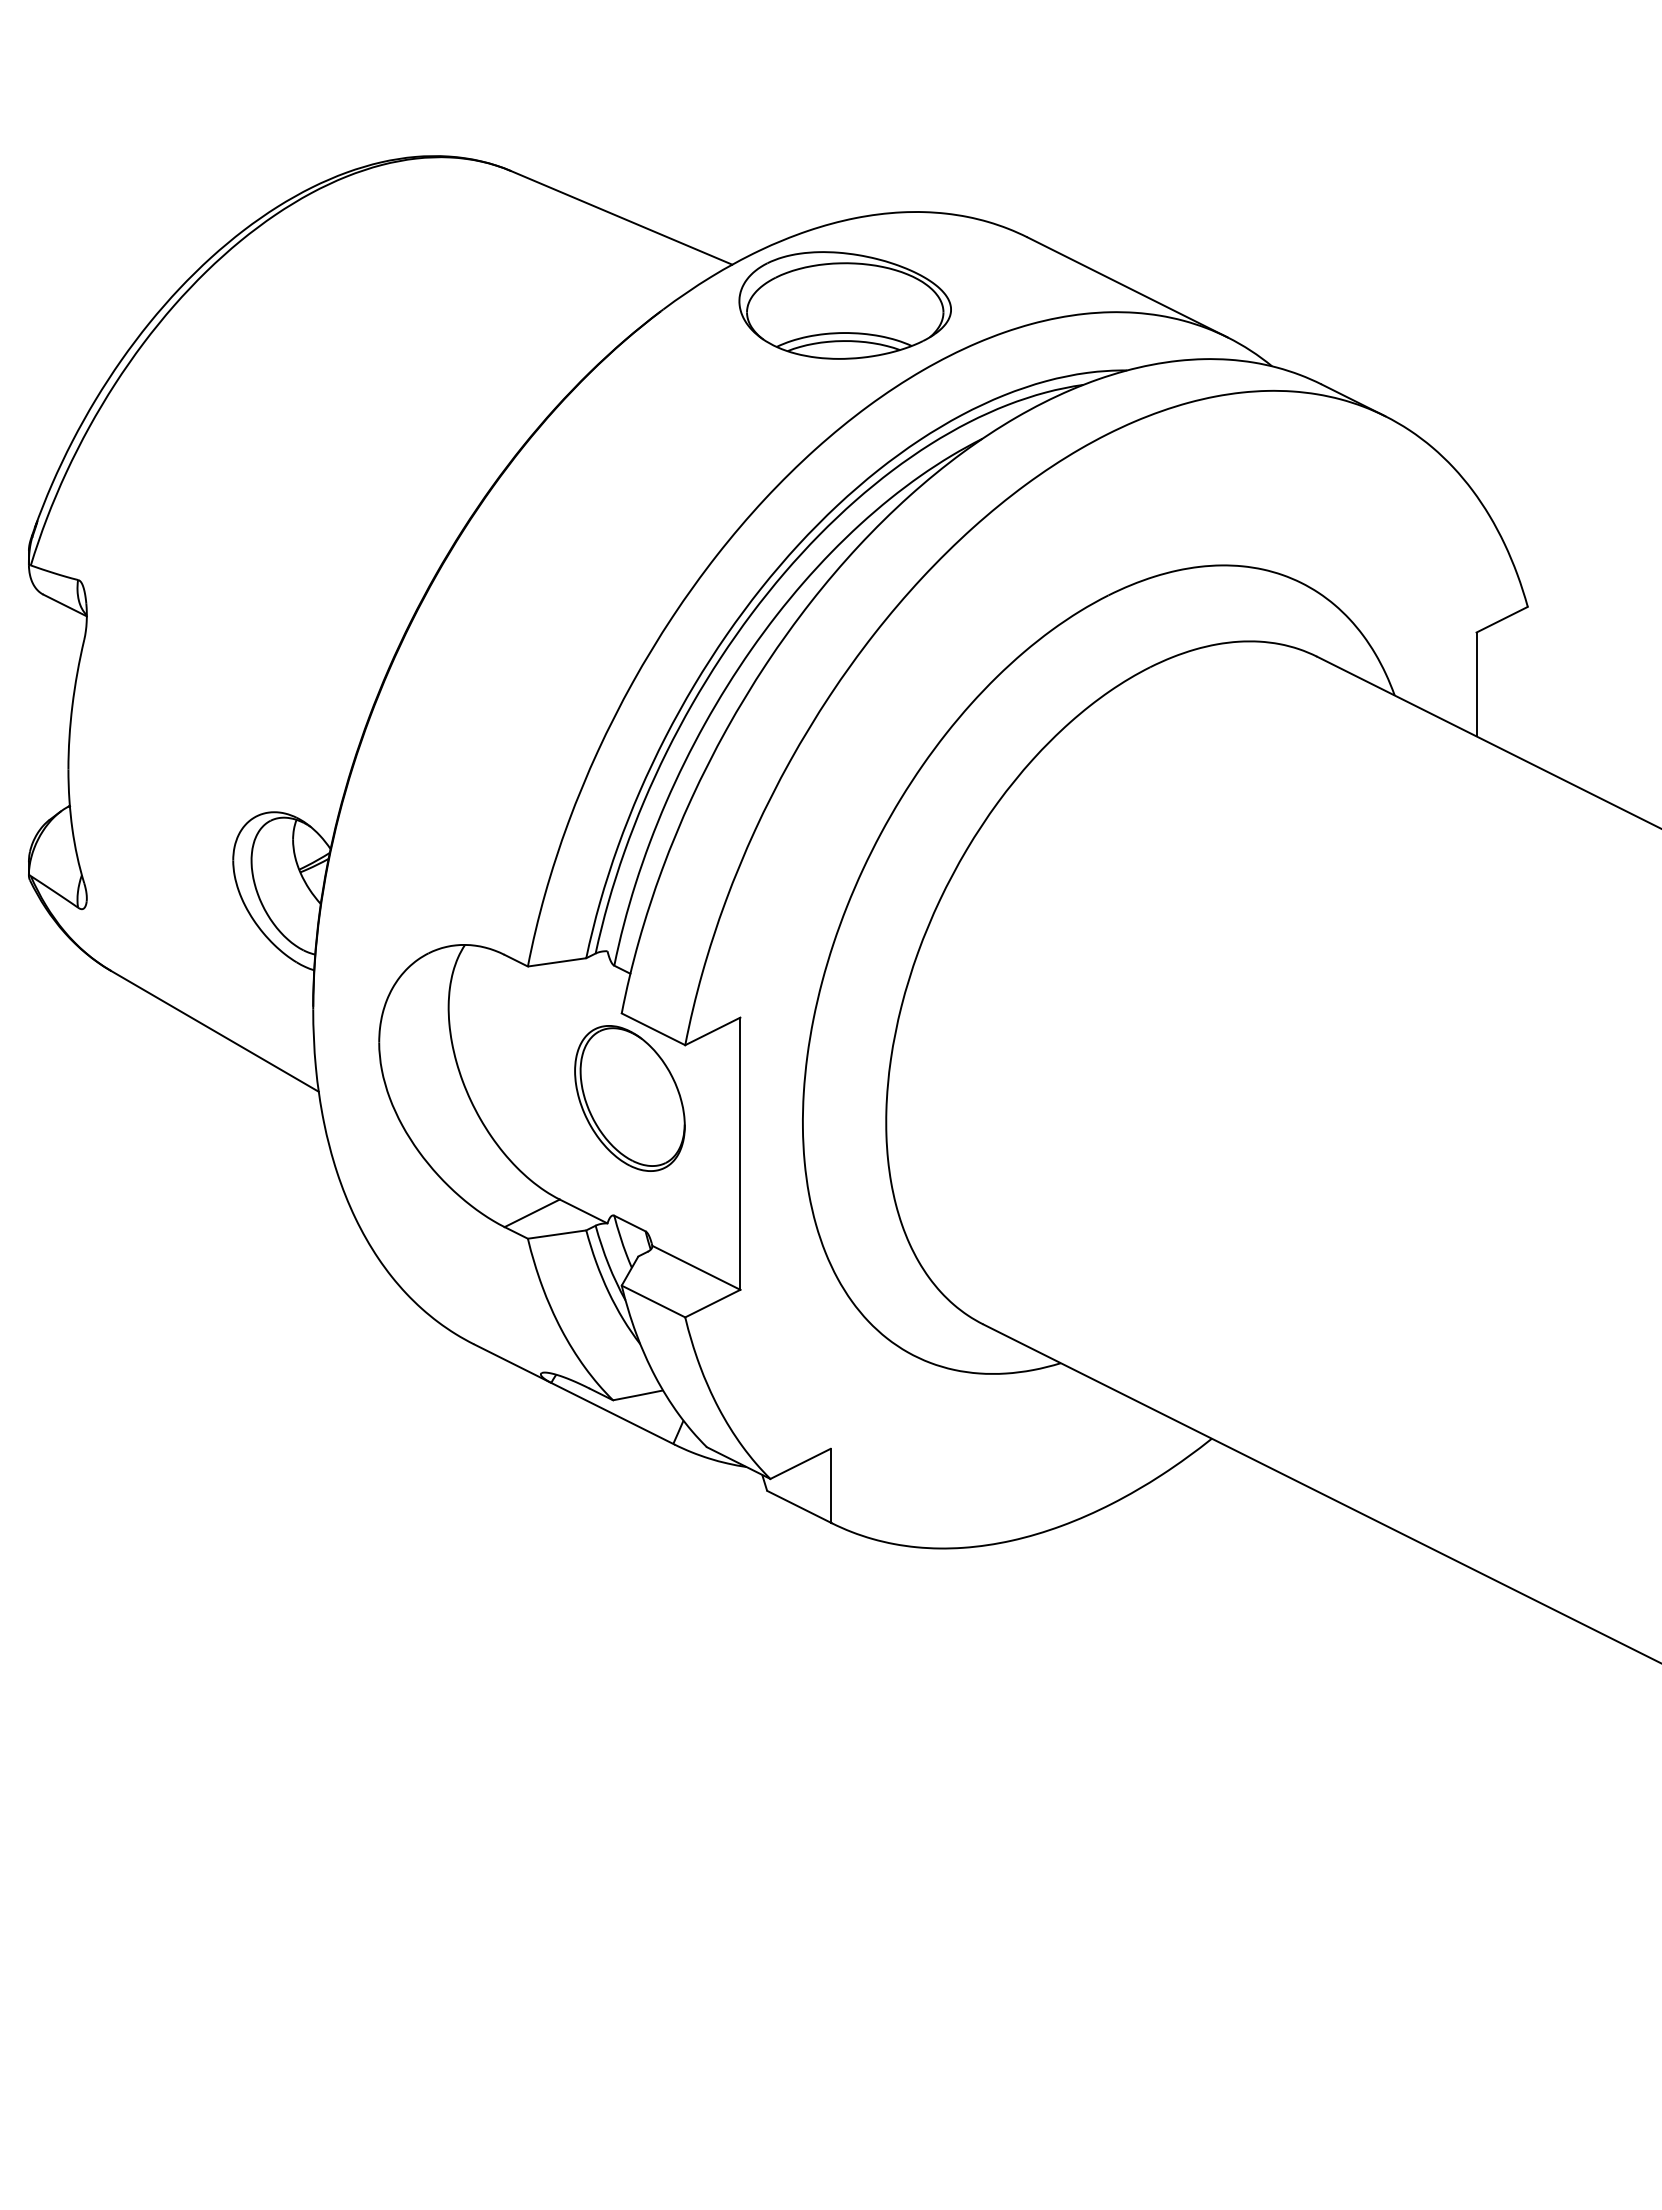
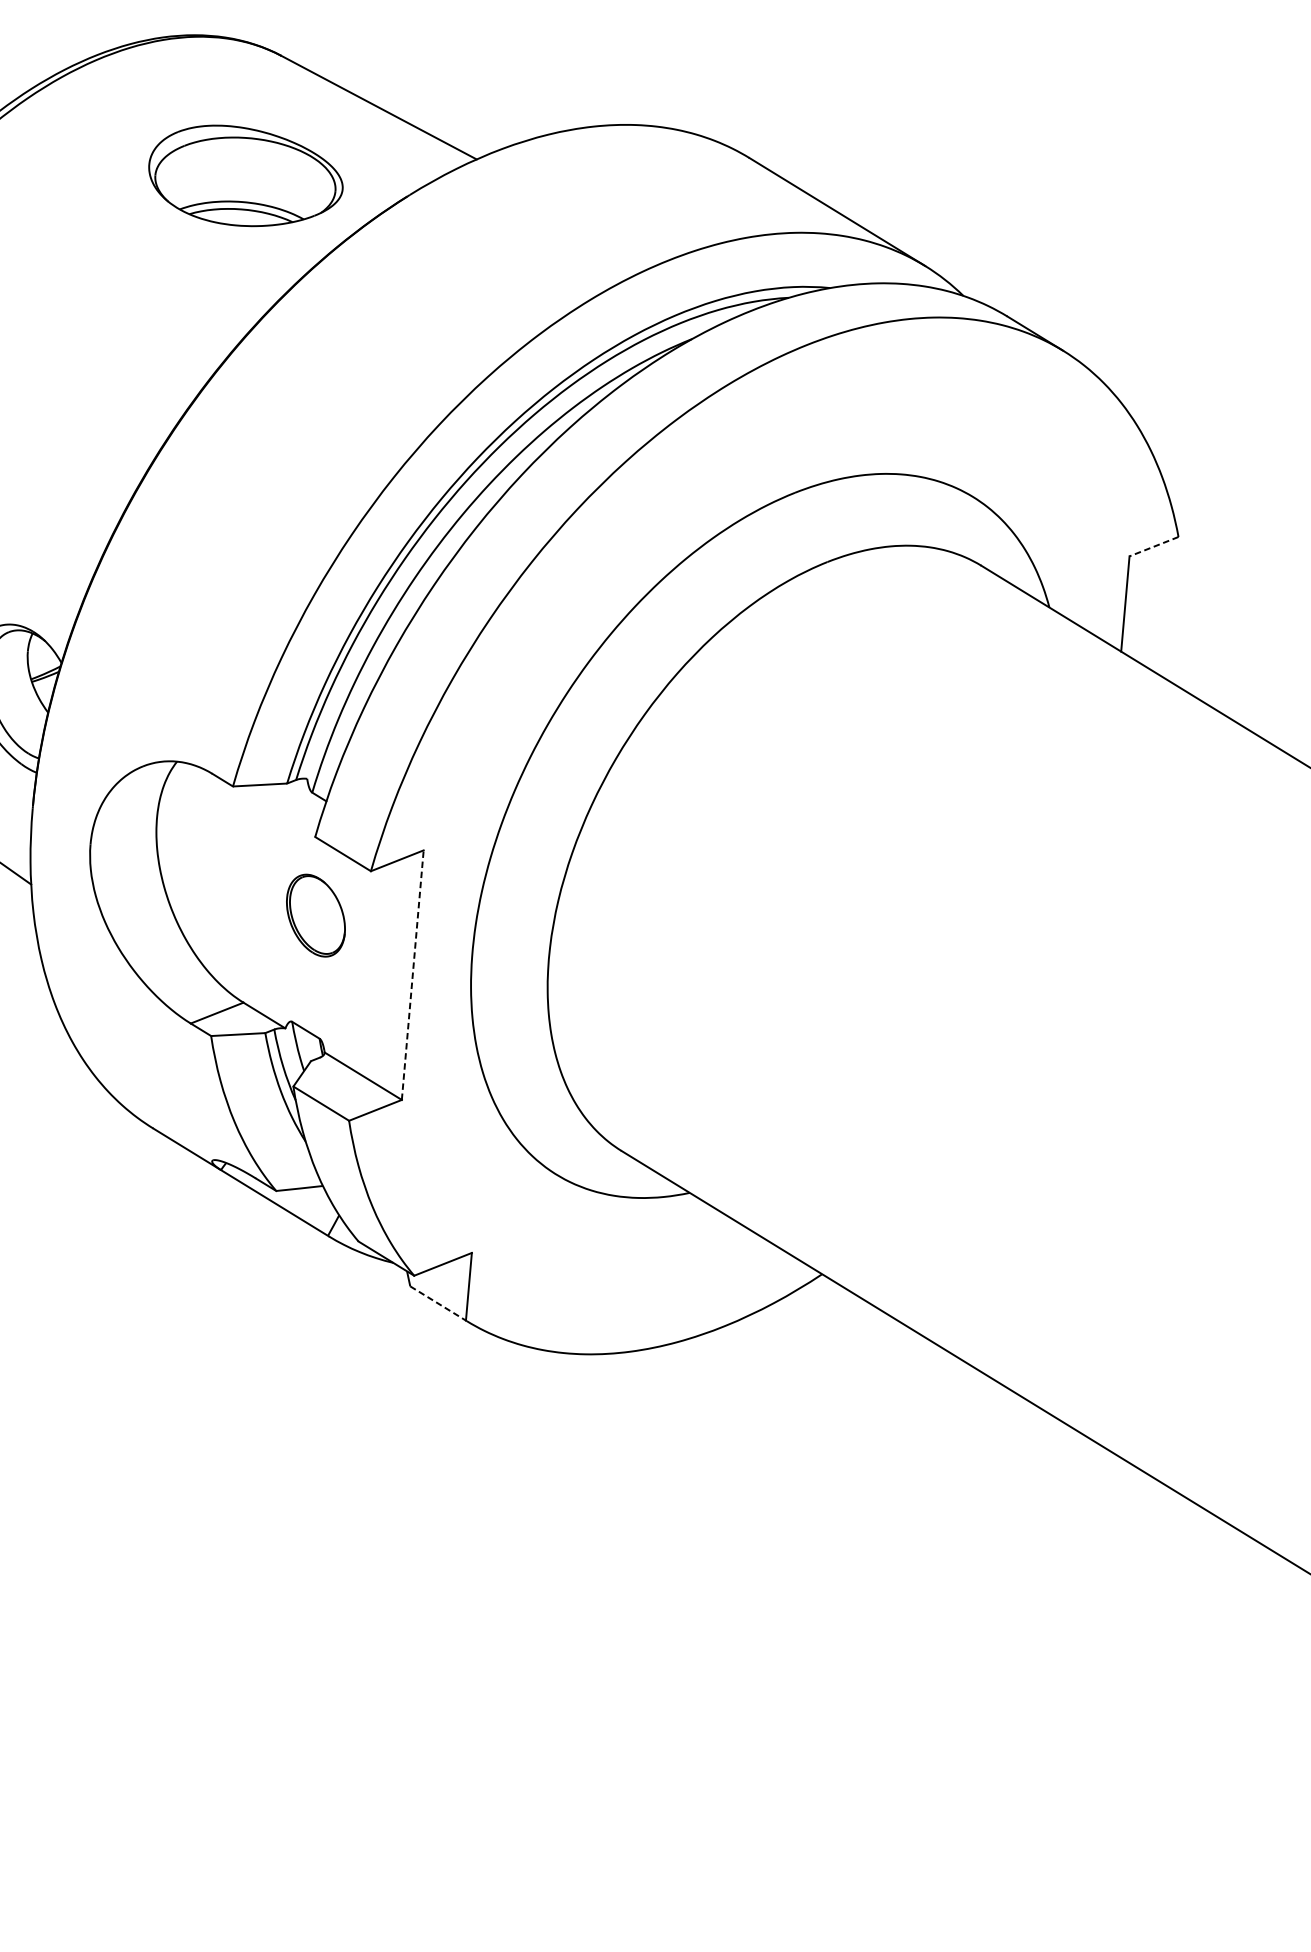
part: (844, 305) -> (245, 176), moved
line: (1502, 619) -> (1154, 546), solid -> dashed
part: (629, 1098) -> (315, 915), size x0.6
line: (740, 1153) -> (412, 974), solid -> dashed
line: (799, 1507) -> (438, 1304), solid -> dashed

